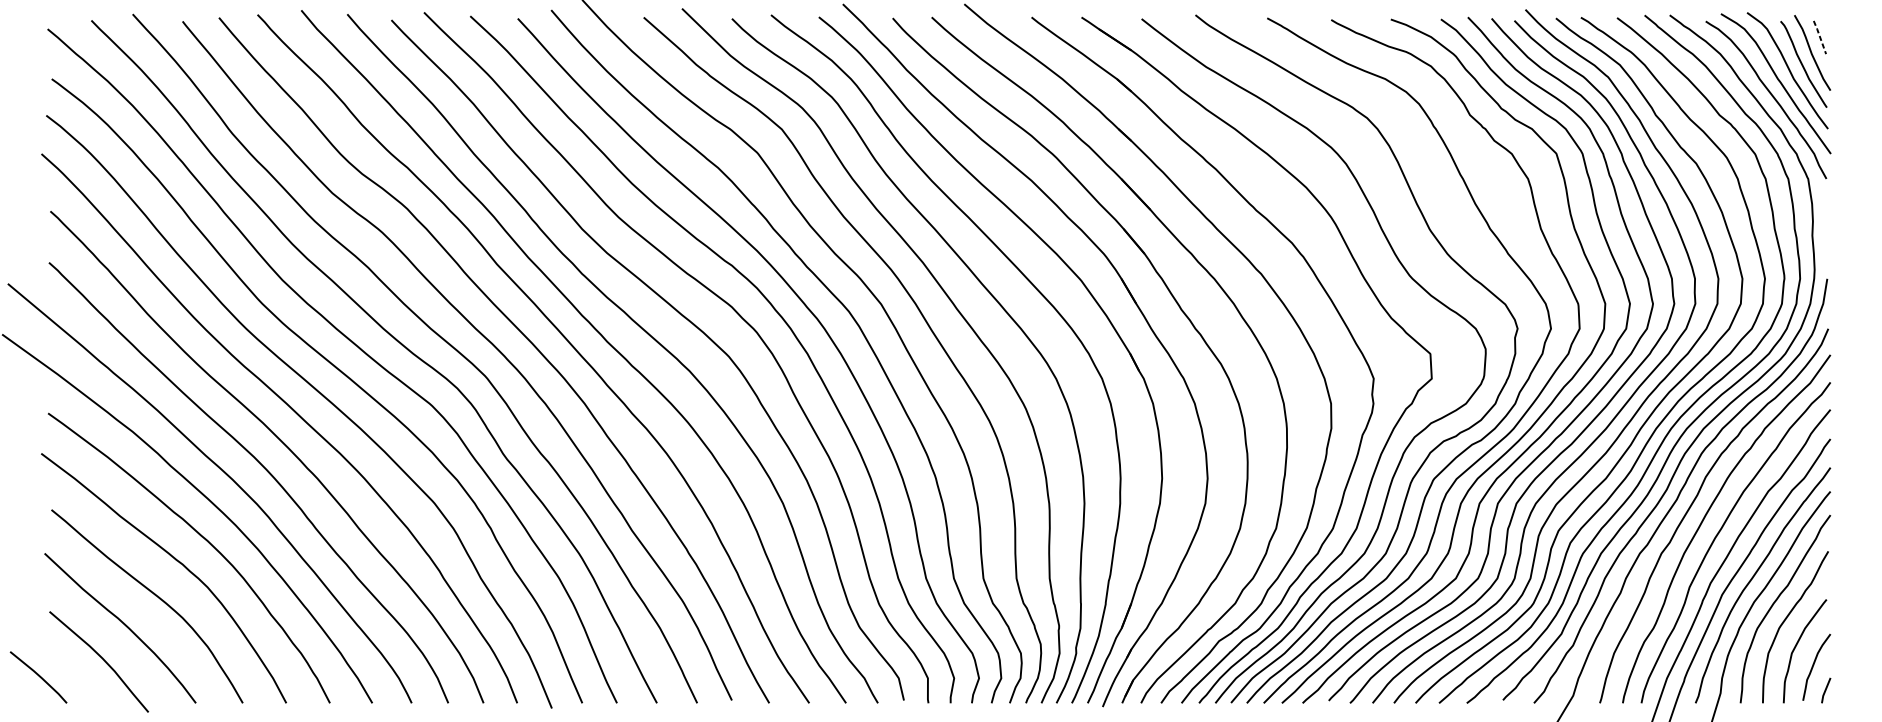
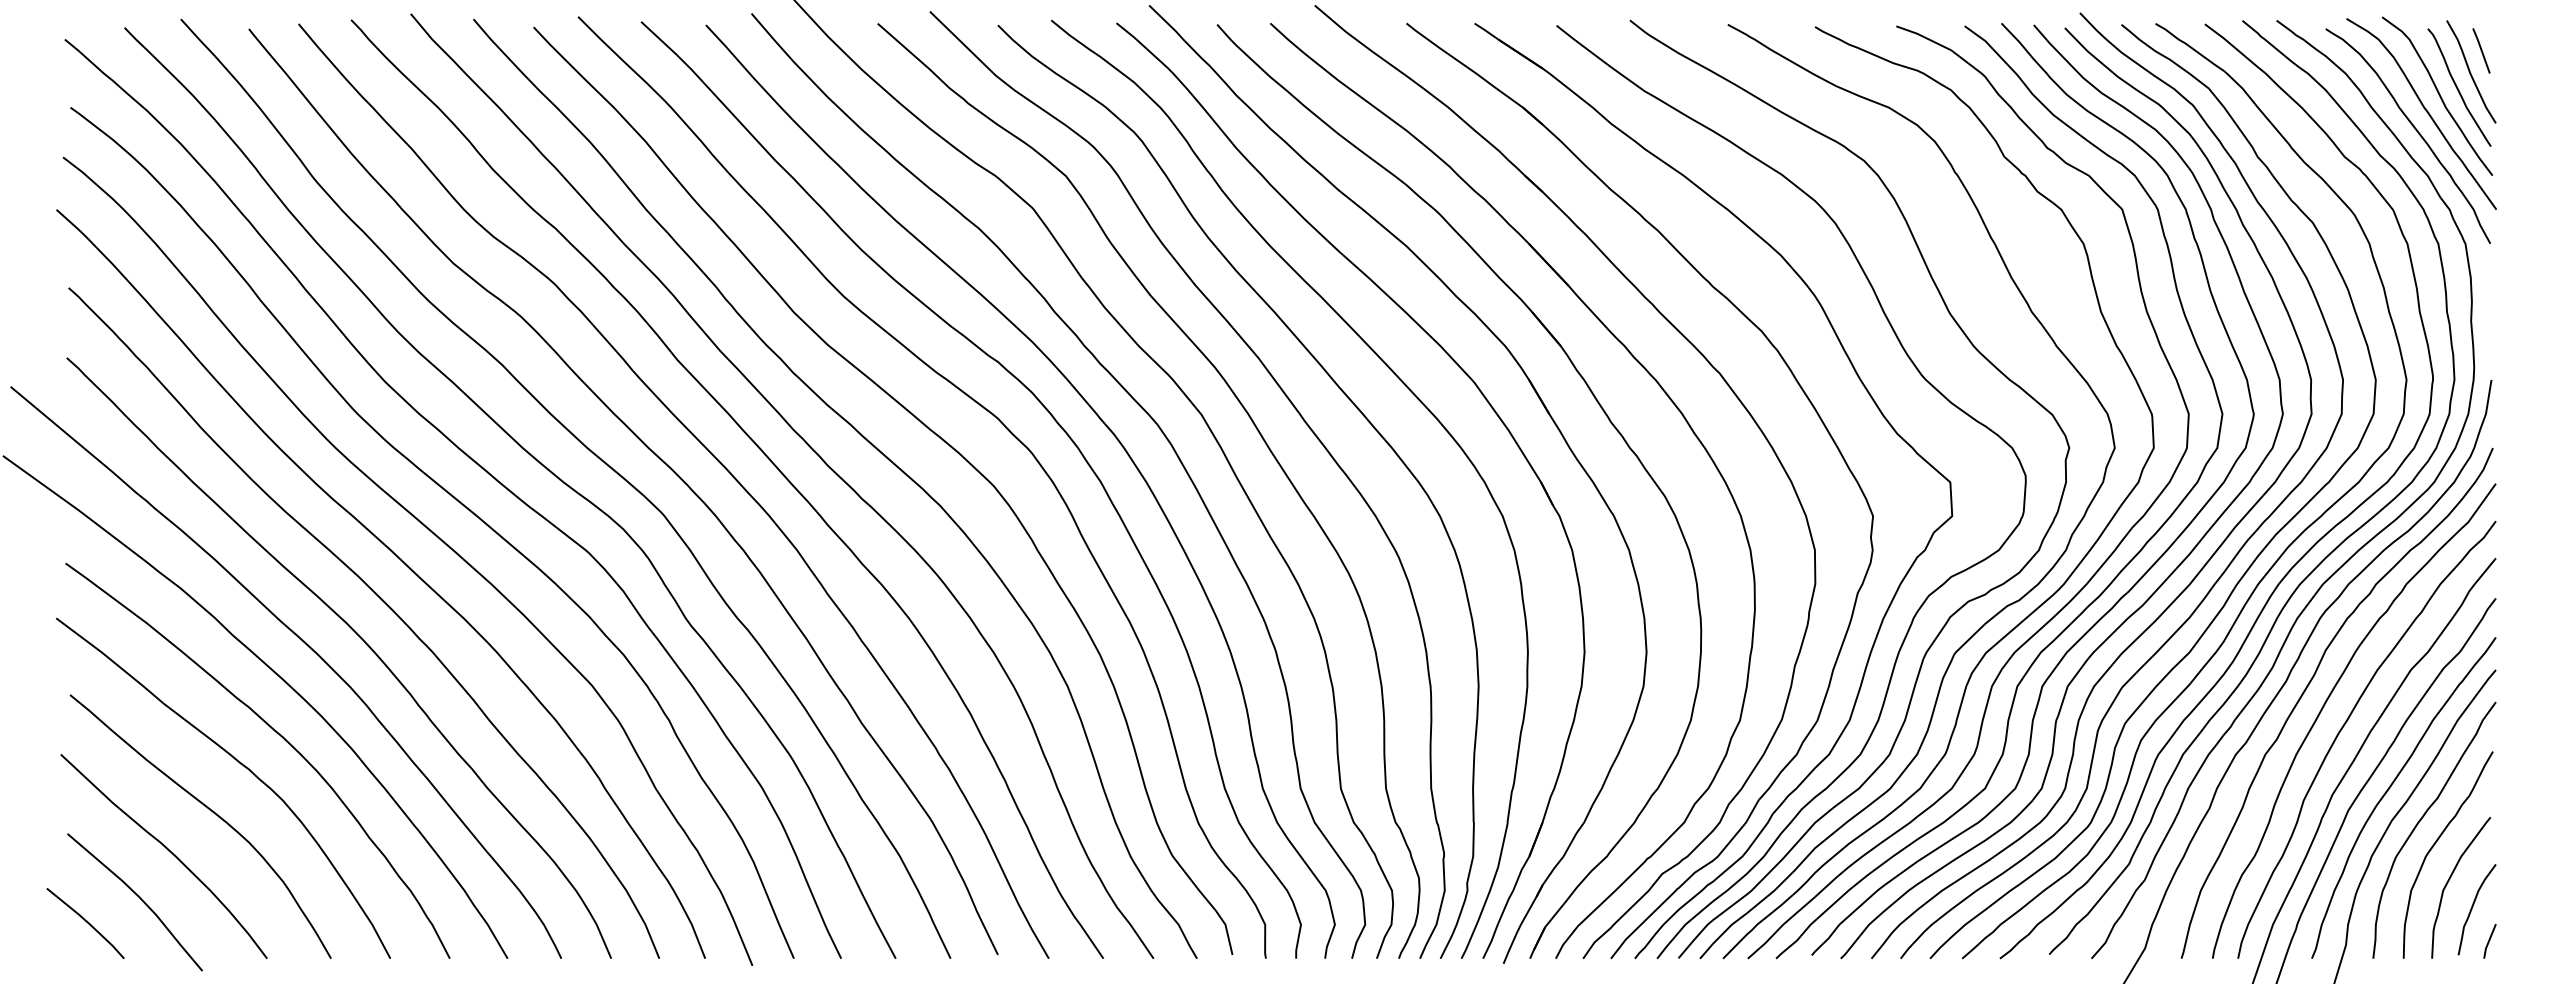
line: (1819, 37) -> (2481, 50), dashed -> solid
line: (39, 676) -> (86, 922), moved

